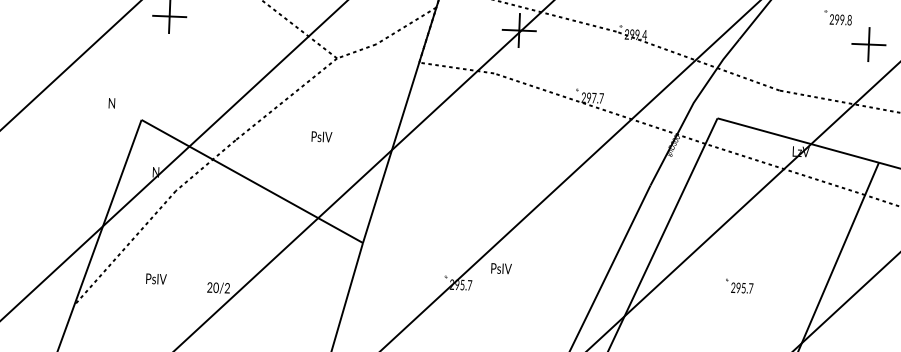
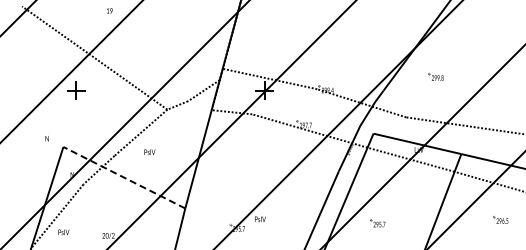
part: (869, 44) -> (453, 90), removed
text: (321, 135) -> (149, 151), moved
line: (250, 180) -> (123, 177), solid -> dashed
text: (155, 279) -> (63, 232), moved
part: (738, 285) -> (377, 223), moved

